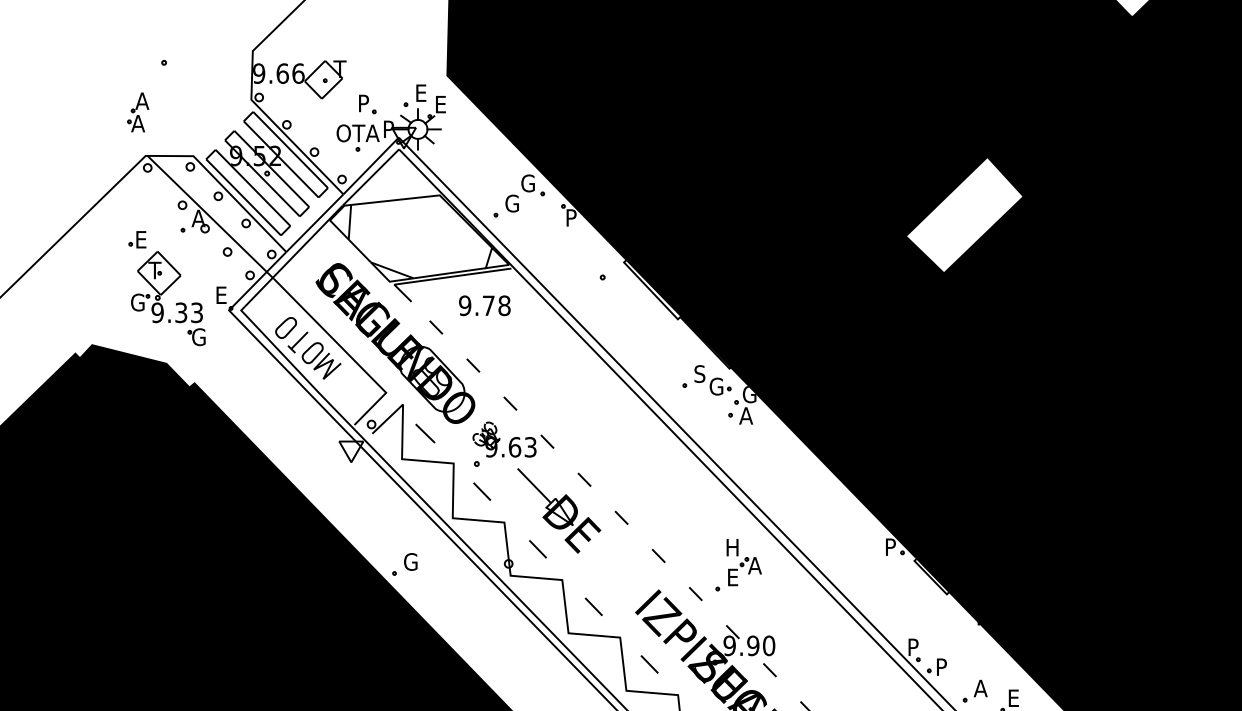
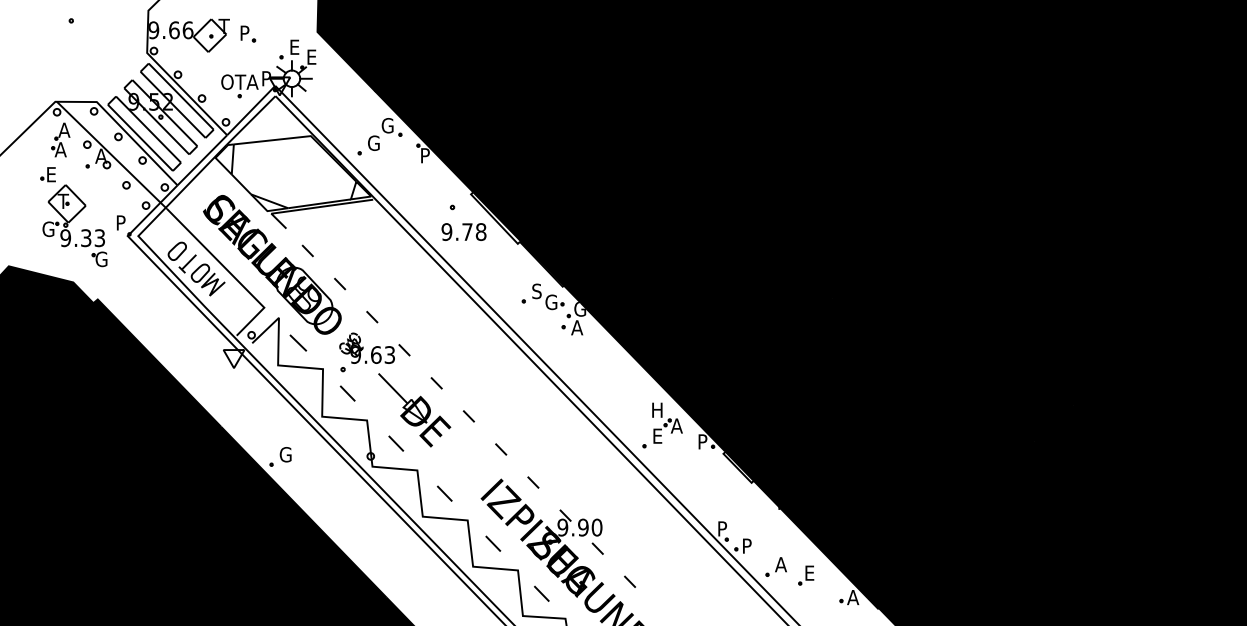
part: (367, 103) -> (248, 33), moved
part: (137, 111) -> (60, 139), moved
fill: (963, 214) -> (766, 152), added
text: (221, 294) -> (121, 222), E -> P
text: (484, 305) -> (463, 231), moved
part: (738, 565) -> (662, 425), moved

